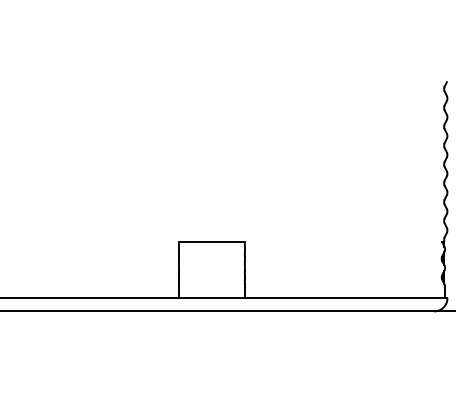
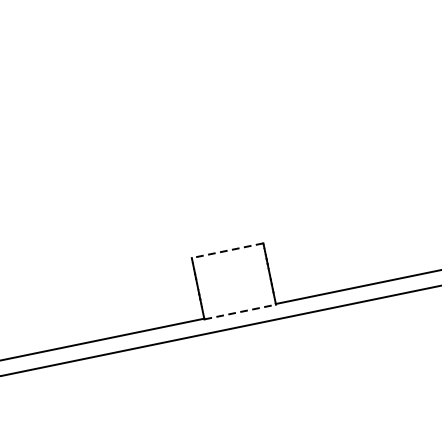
line: (211, 241) -> (227, 250), solid -> dashed
line: (211, 298) -> (239, 312), solid -> dashed

